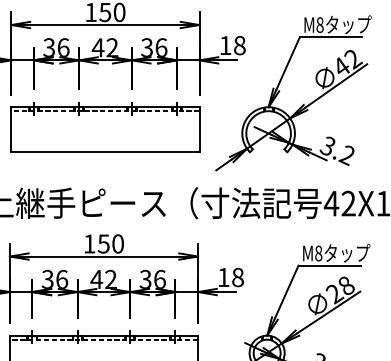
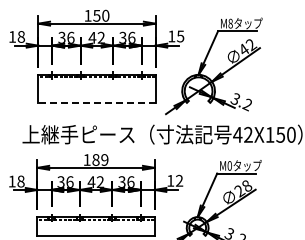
text: (239, 45) -> (180, 36), 18 -> 15
line: (104, 151) -> (96, 102), solid -> dashed
text: (111, 243) -> (100, 159), 150 -> 189
text: (318, 254) -> (229, 166), M8 -> M0
text: (237, 276) -> (179, 180), 18 -> 12

